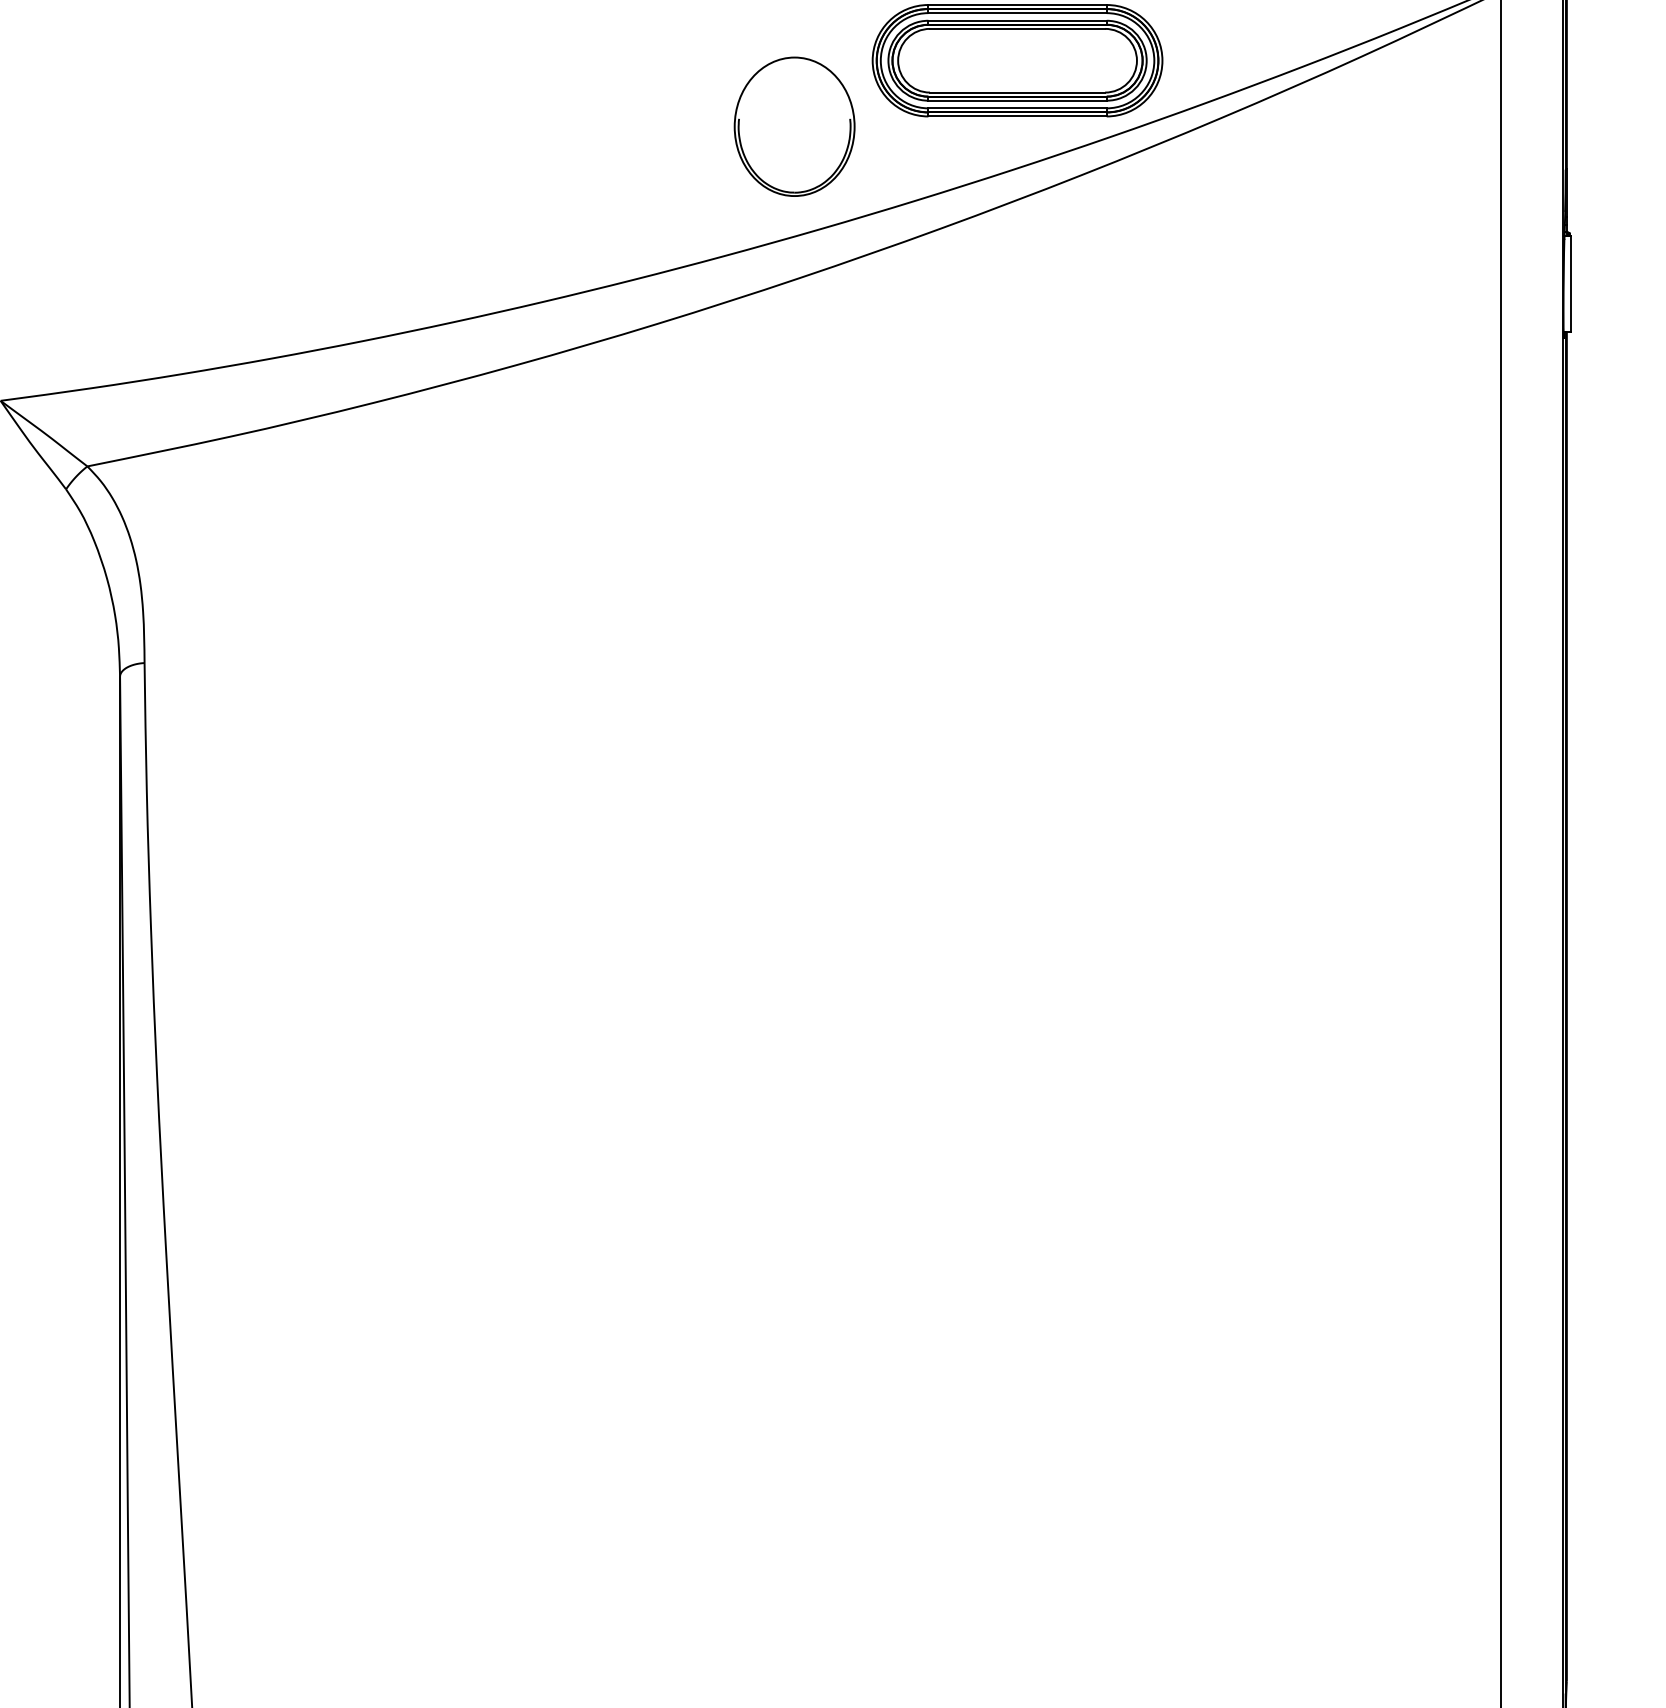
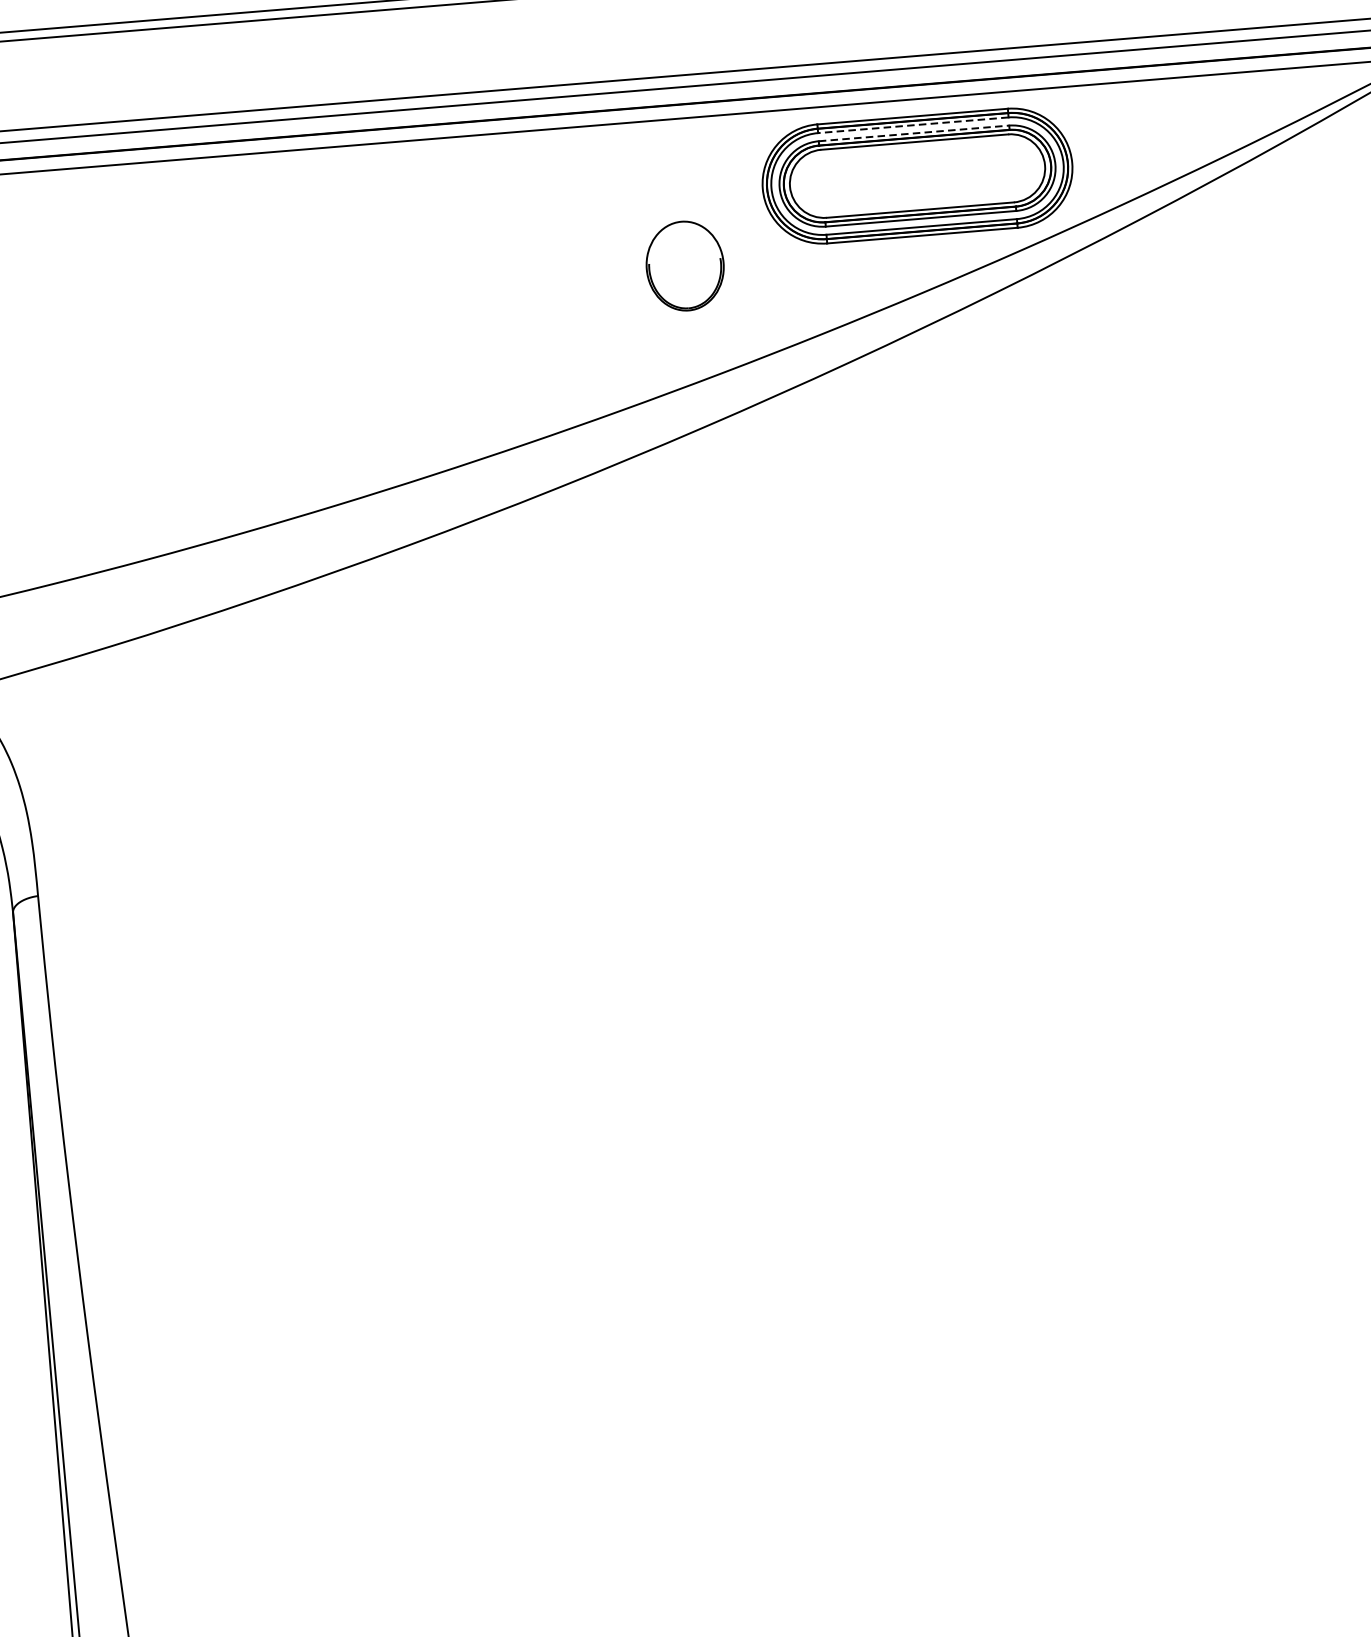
line: (1017, 13) -> (913, 125), solid -> dashed
line: (1018, 20) -> (915, 133), solid -> dashed
part: (794, 126) -> (685, 265), size x0.6

